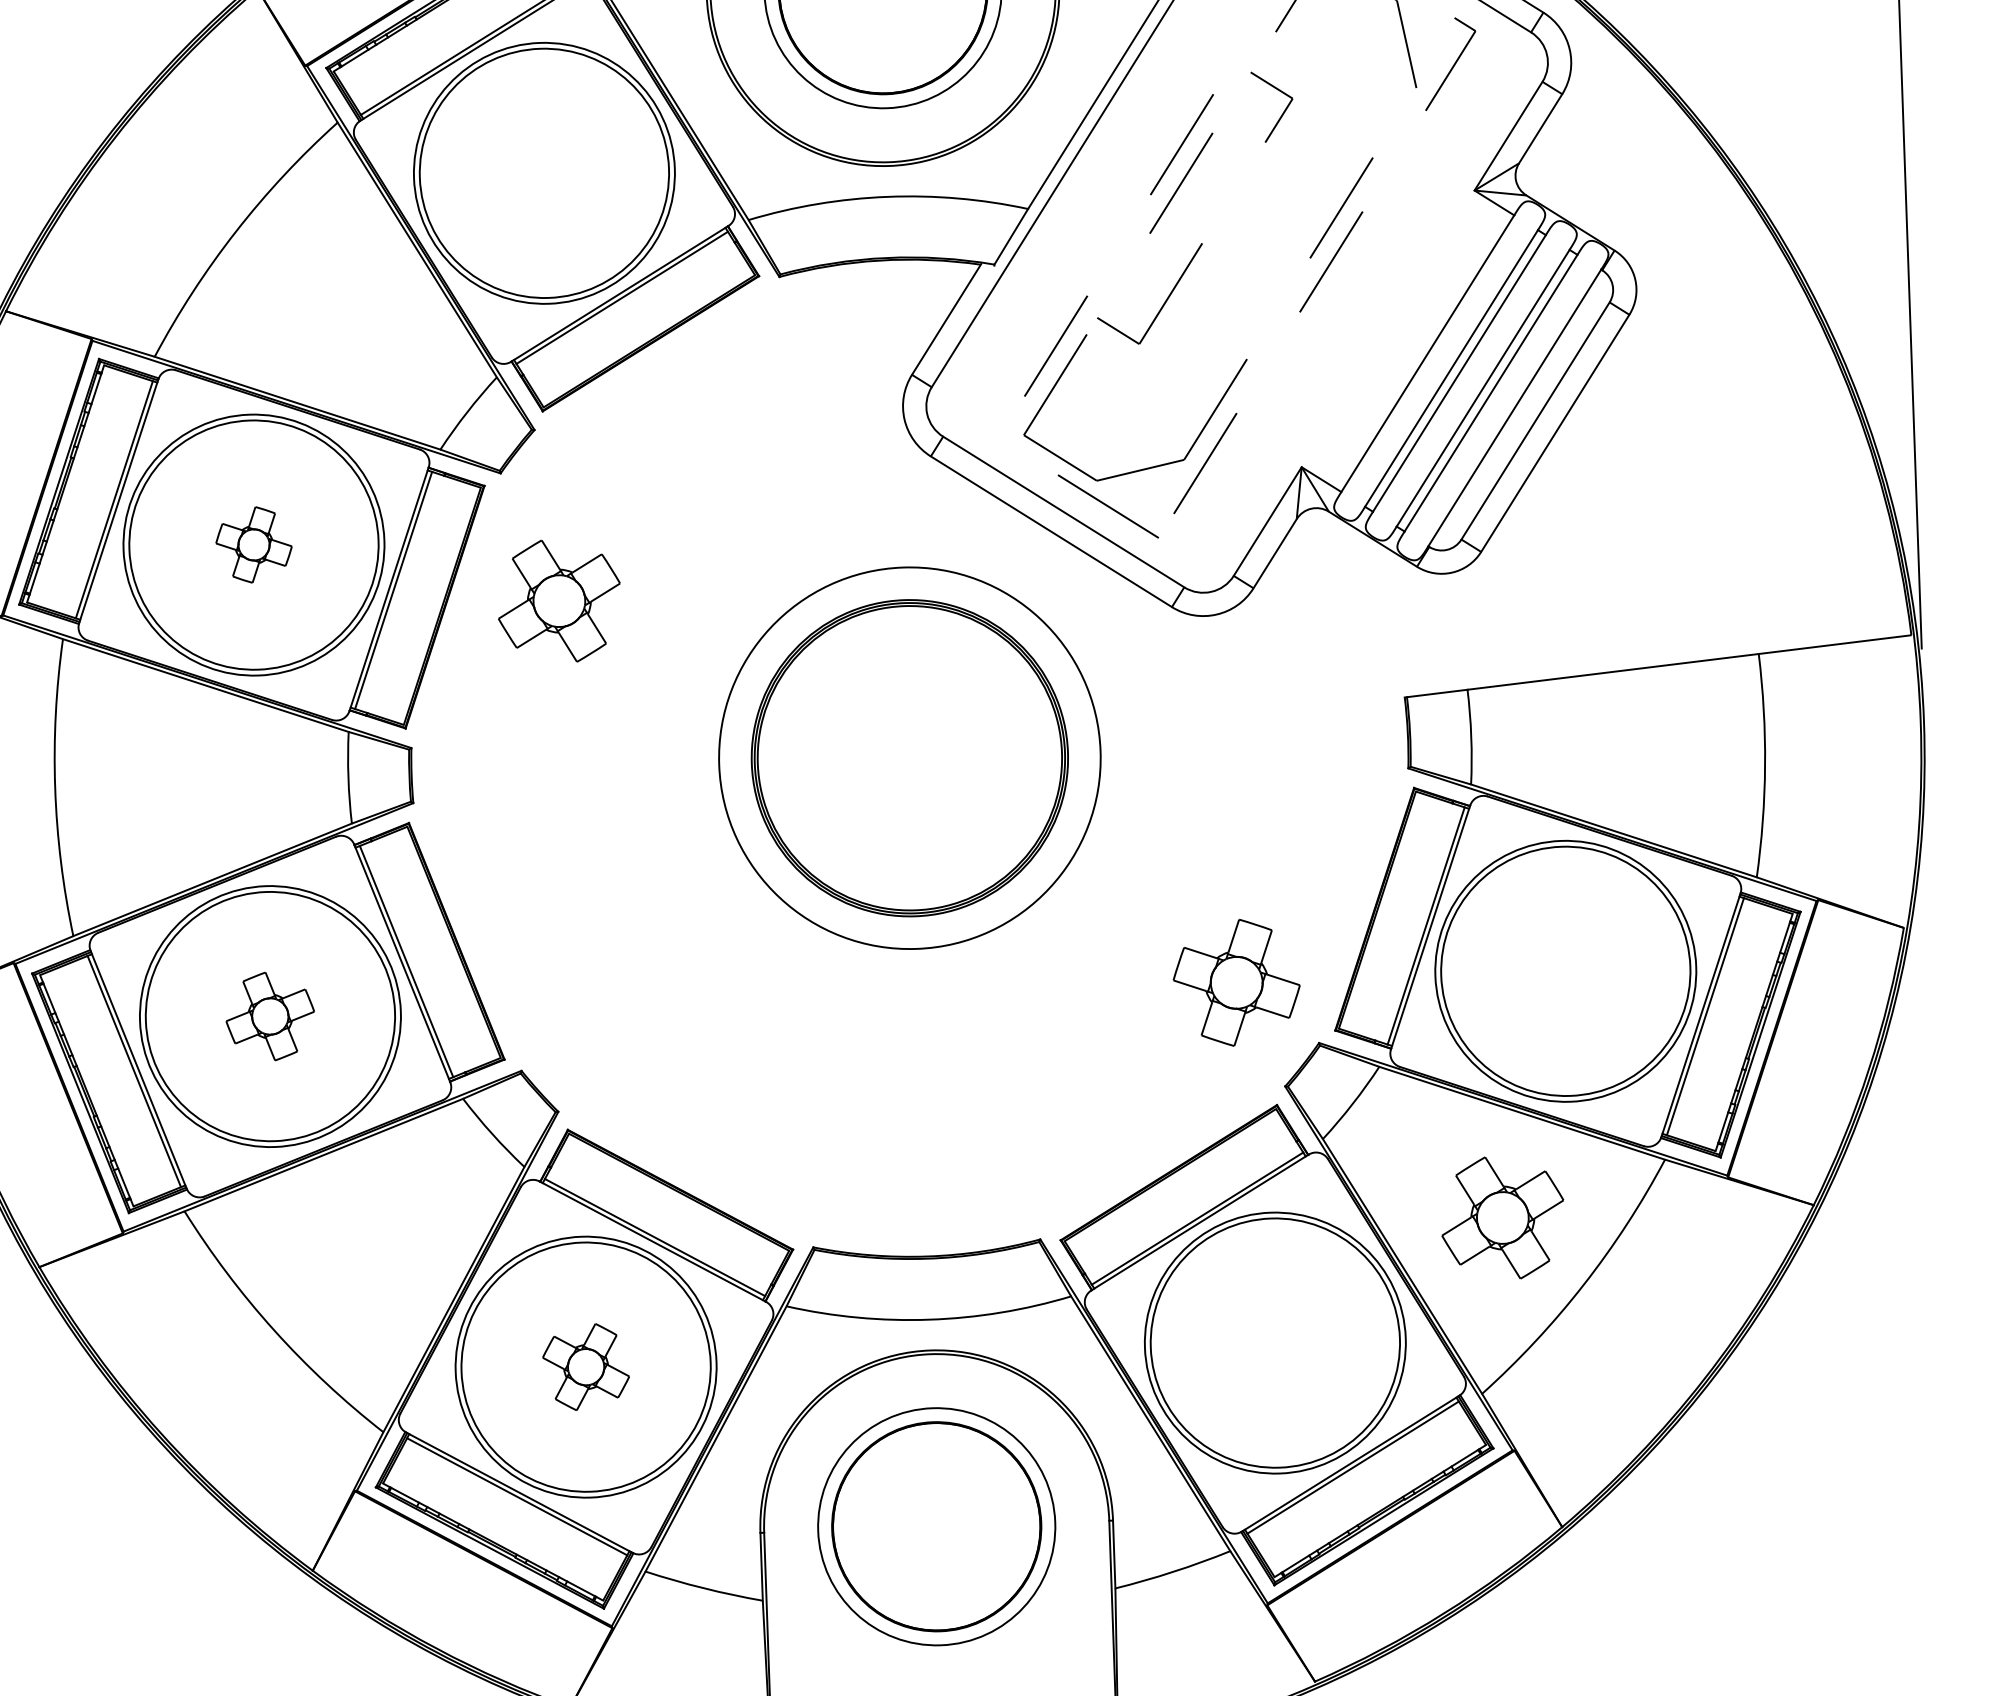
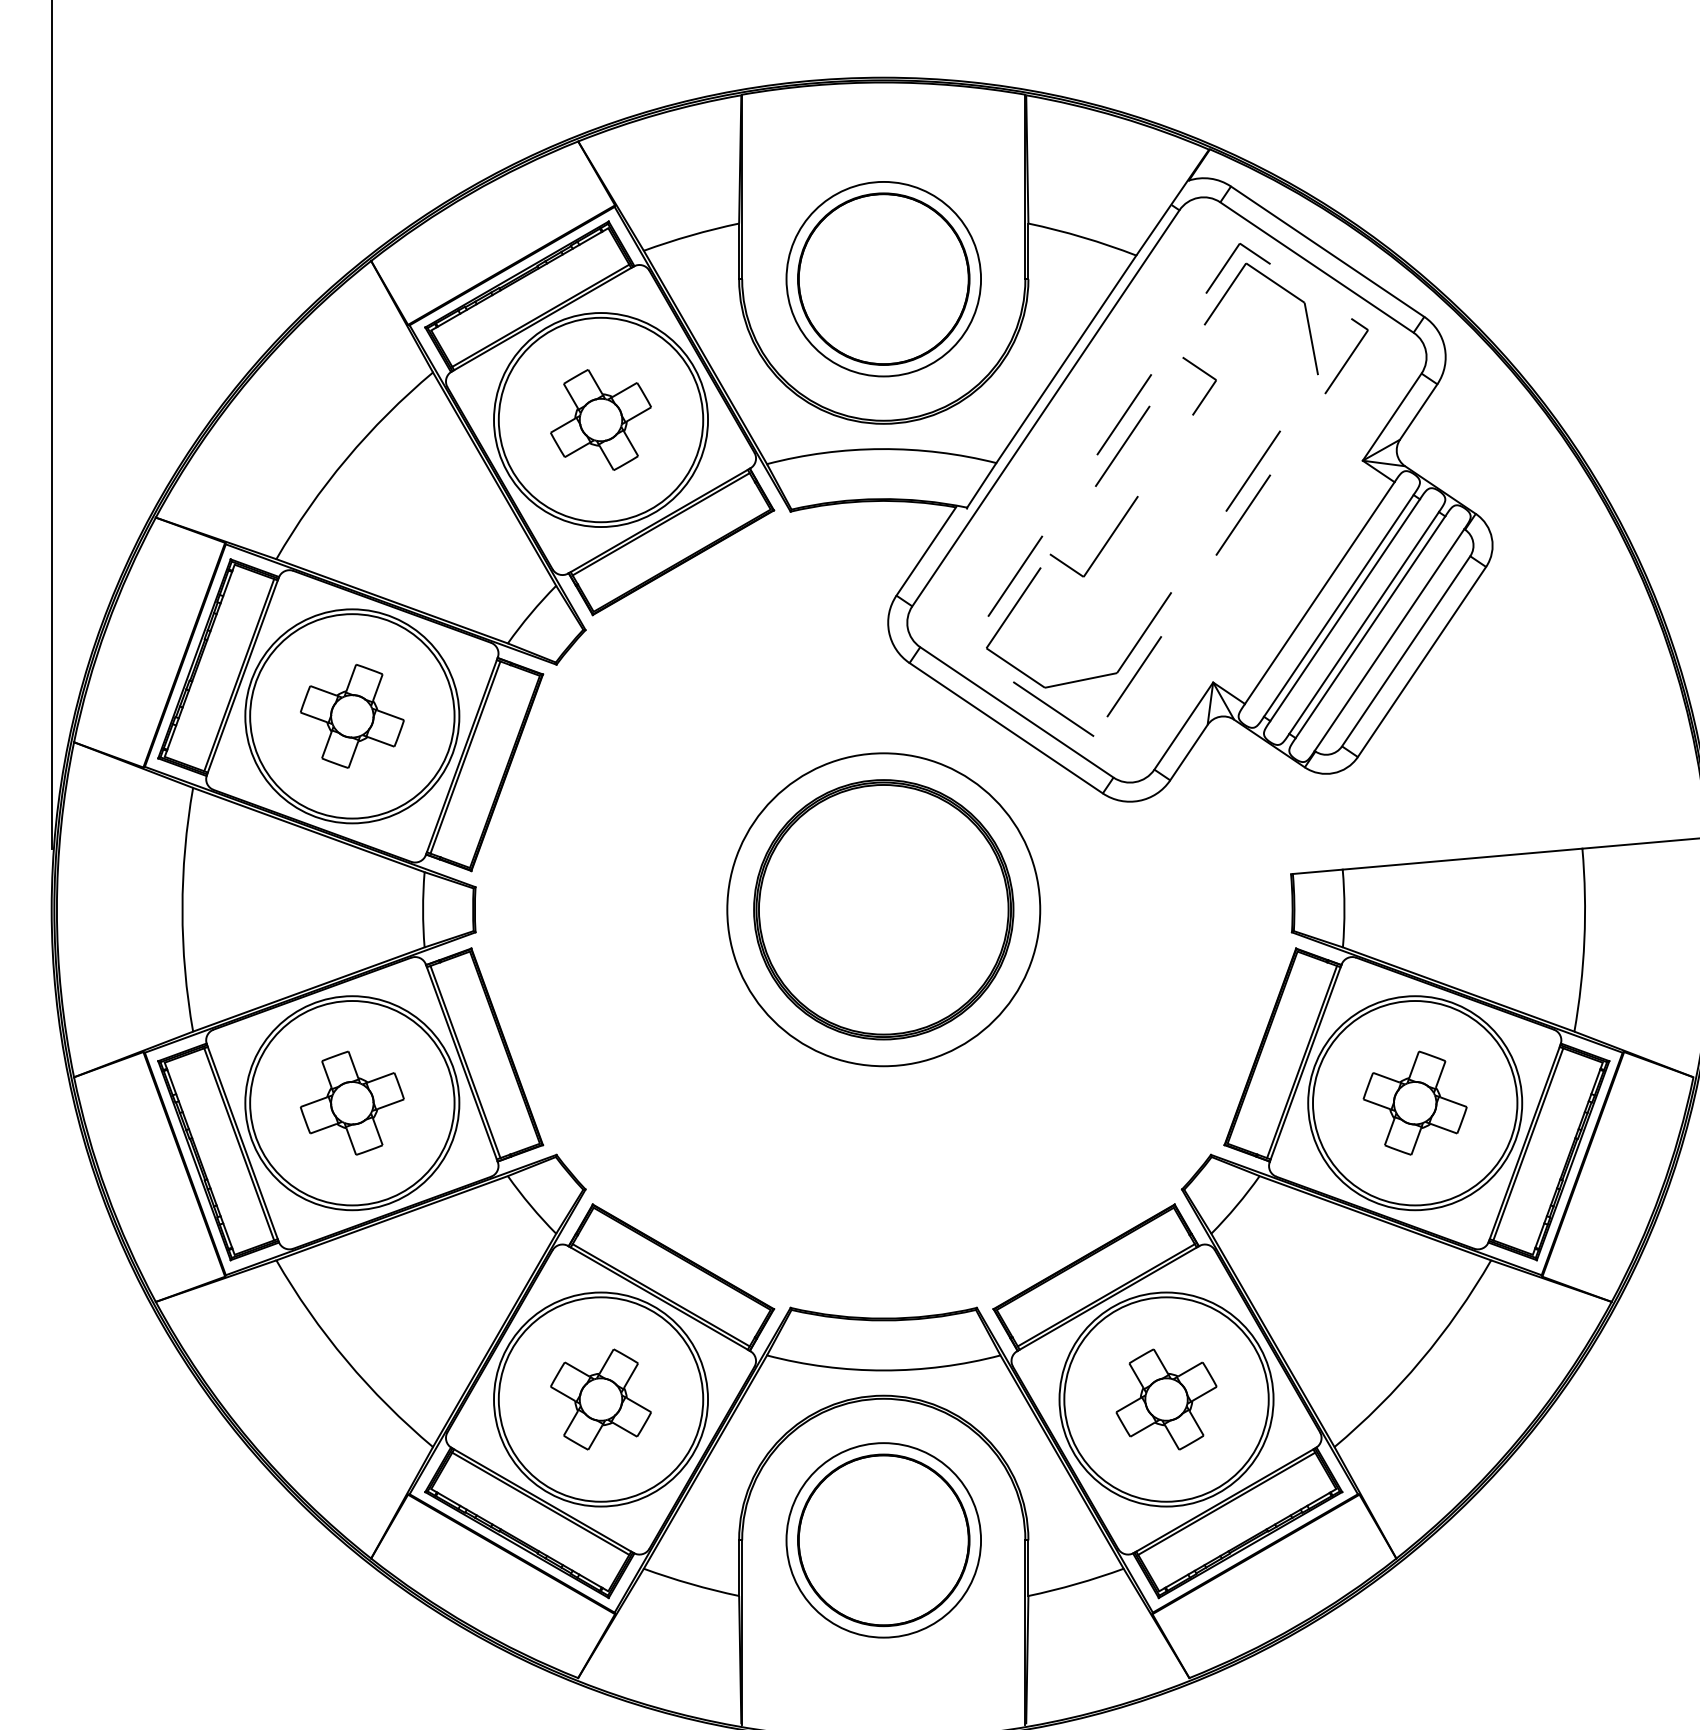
part: (254, 544) -> (352, 715), size x1.67
part: (558, 600) -> (600, 419), moved
part: (1235, 982) -> (1414, 1102), moved
part: (269, 1015) -> (351, 1102), size x1.43
part: (1502, 1217) -> (1166, 1399), moved
part: (585, 1367) -> (600, 1399), size x1.43

